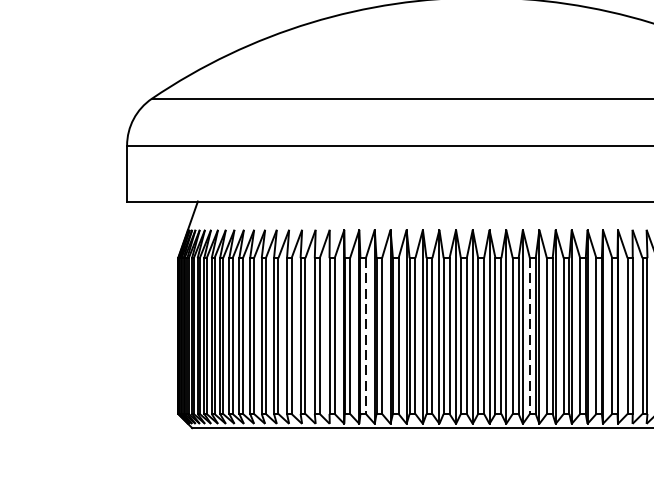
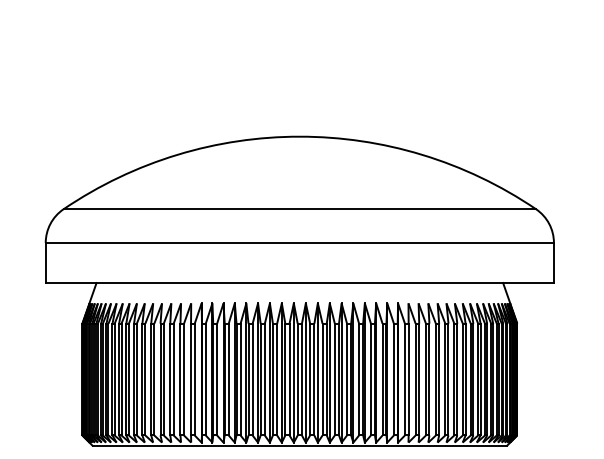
line: (366, 335) -> (217, 379), dashed -> solid
line: (529, 335) -> (334, 379), dashed -> solid

